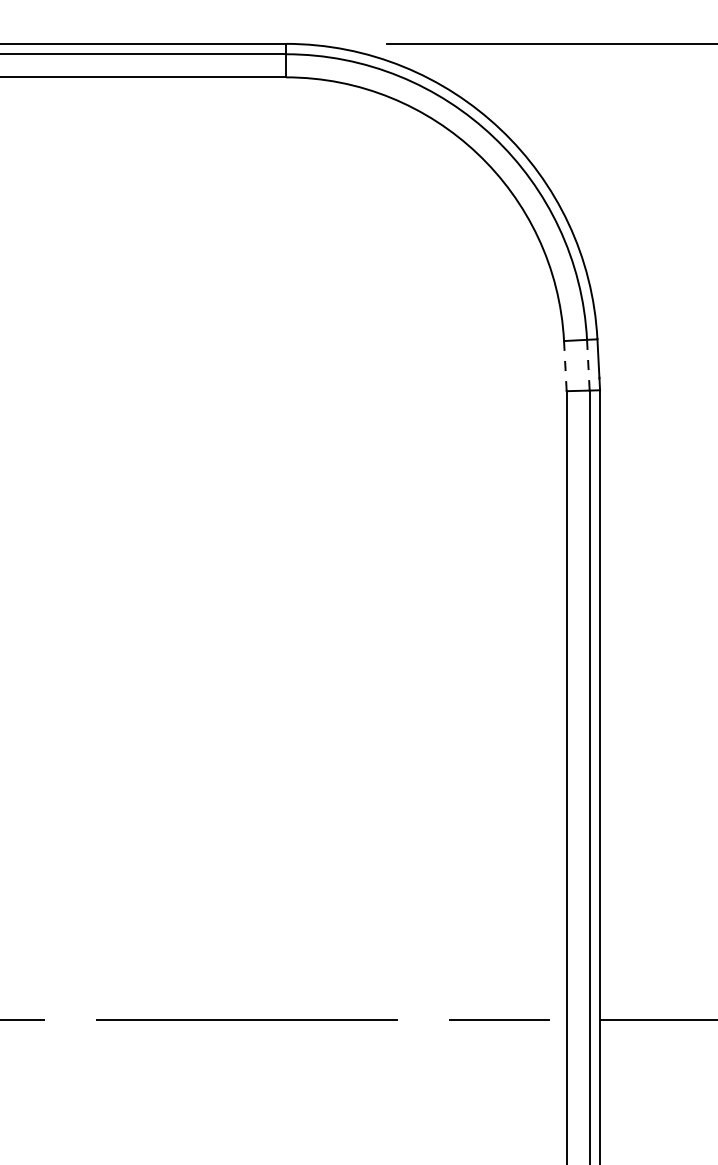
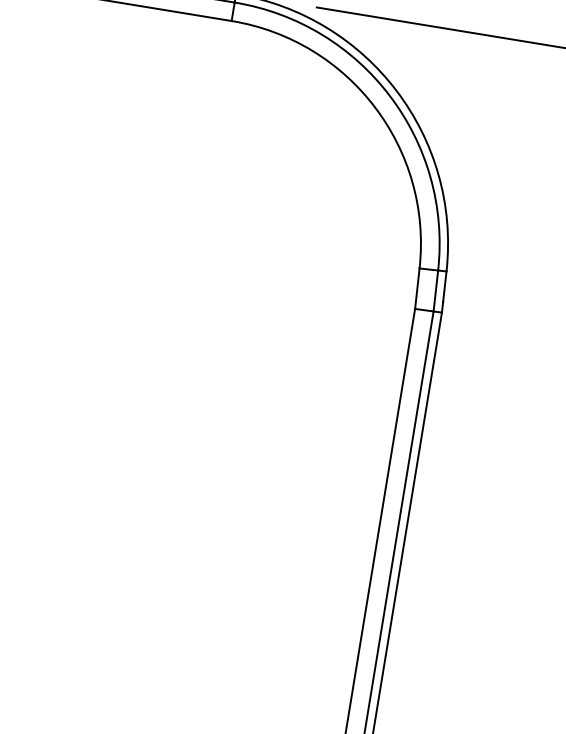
line: (565, 365) -> (417, 288), dashed -> solid
line: (588, 365) -> (435, 291), dashed -> solid

